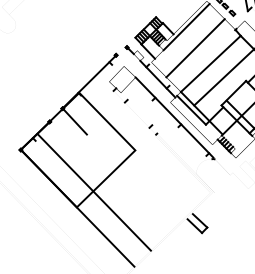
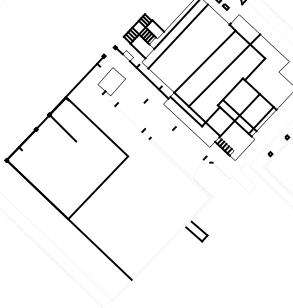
line: (195, 48) -> (177, 36), moved
line: (174, 117) -> (168, 119), removed
line: (93, 192) -> (85, 202), removed

